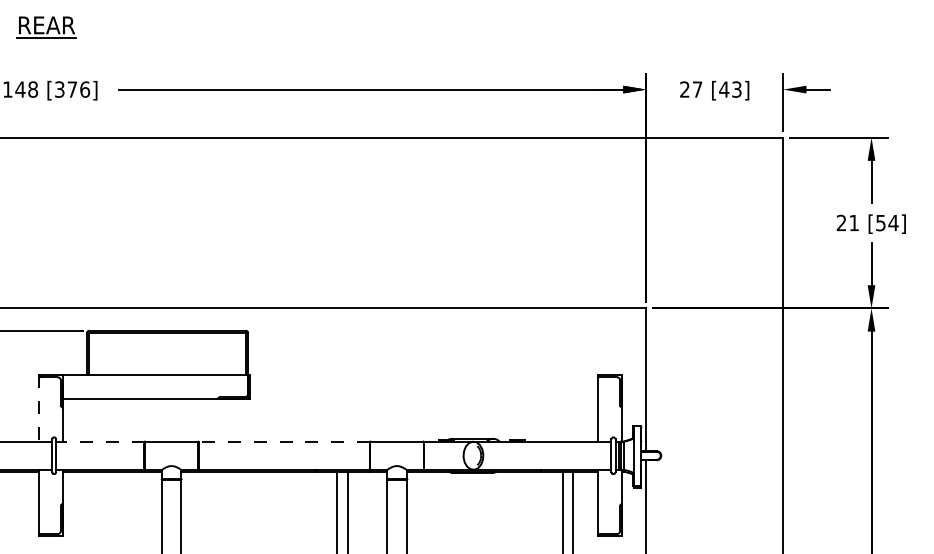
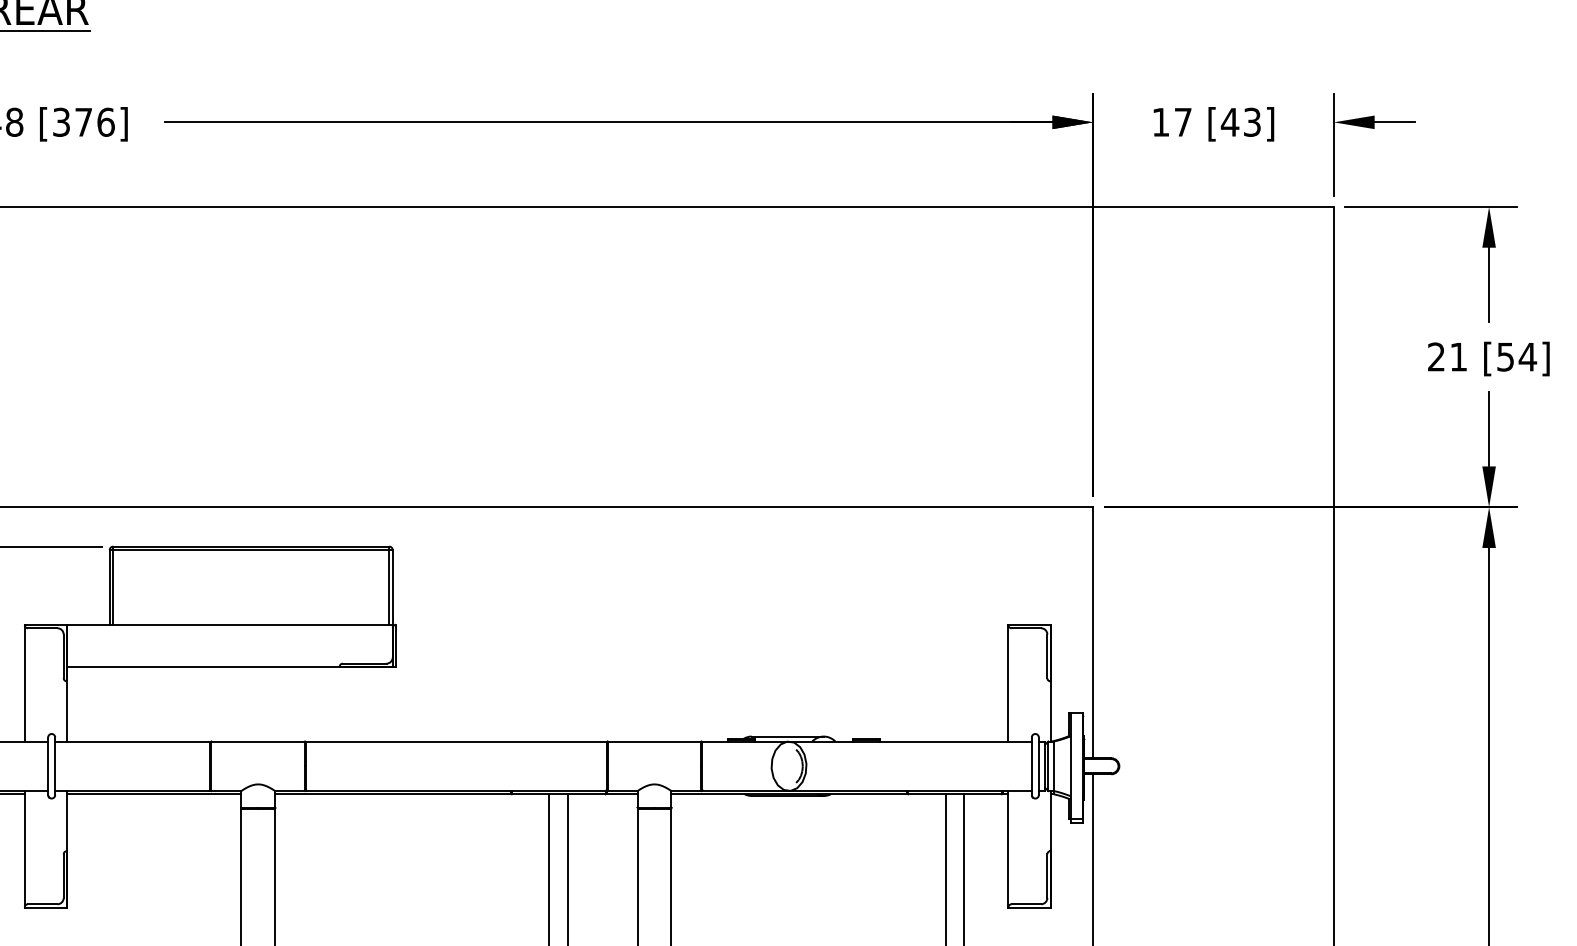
text: (684, 89) -> (1160, 122), 27 -> 17
line: (38, 408) -> (24, 683), dashed -> solid
line: (99, 441) -> (131, 741), dashed -> solid
line: (283, 441) -> (454, 741), dashed -> solid

